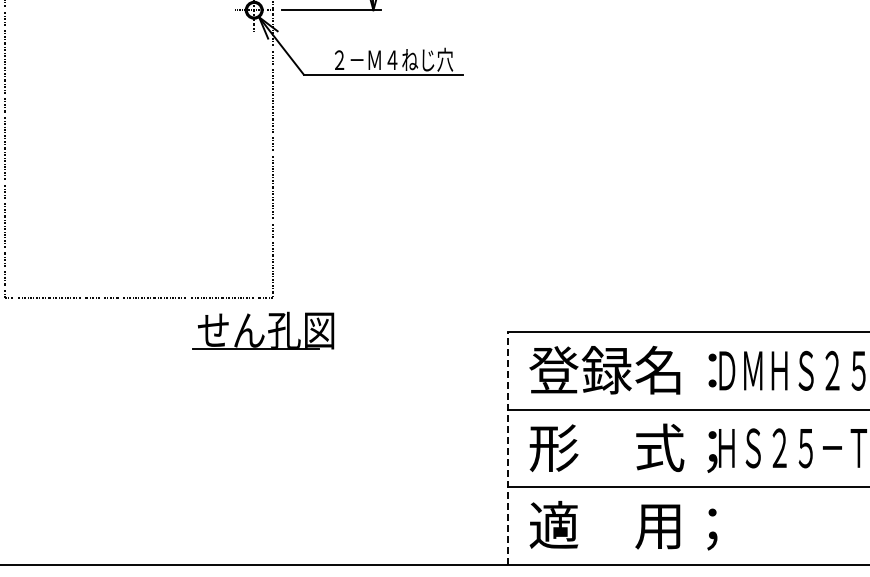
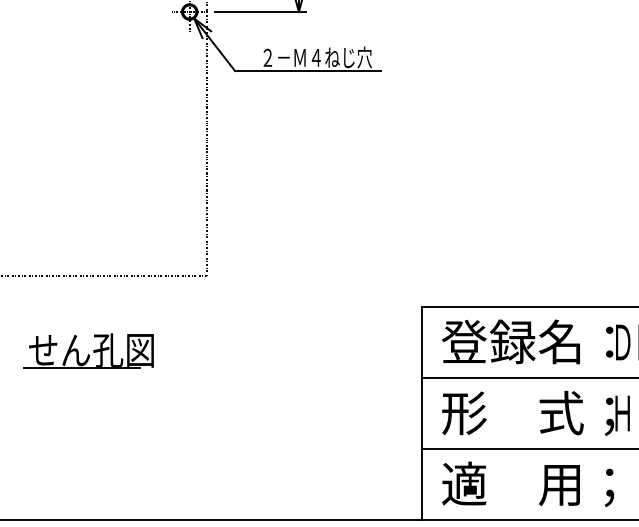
part: (263, 330) -> (89, 350), moved
line: (508, 447) -> (422, 412), dashed -> solid

